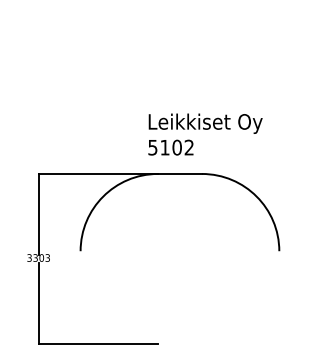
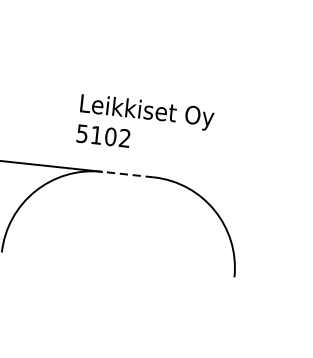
text: (205, 134) -> (145, 125), moved
line: (179, 173) -> (127, 173), solid -> dashed

